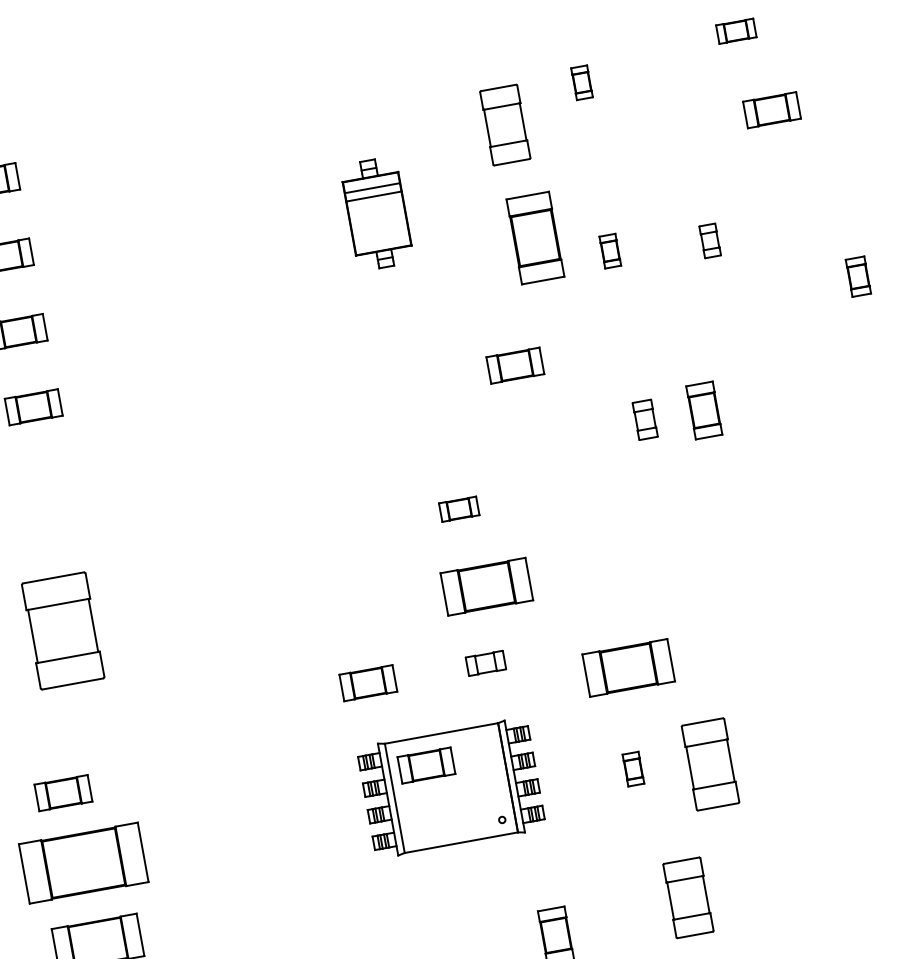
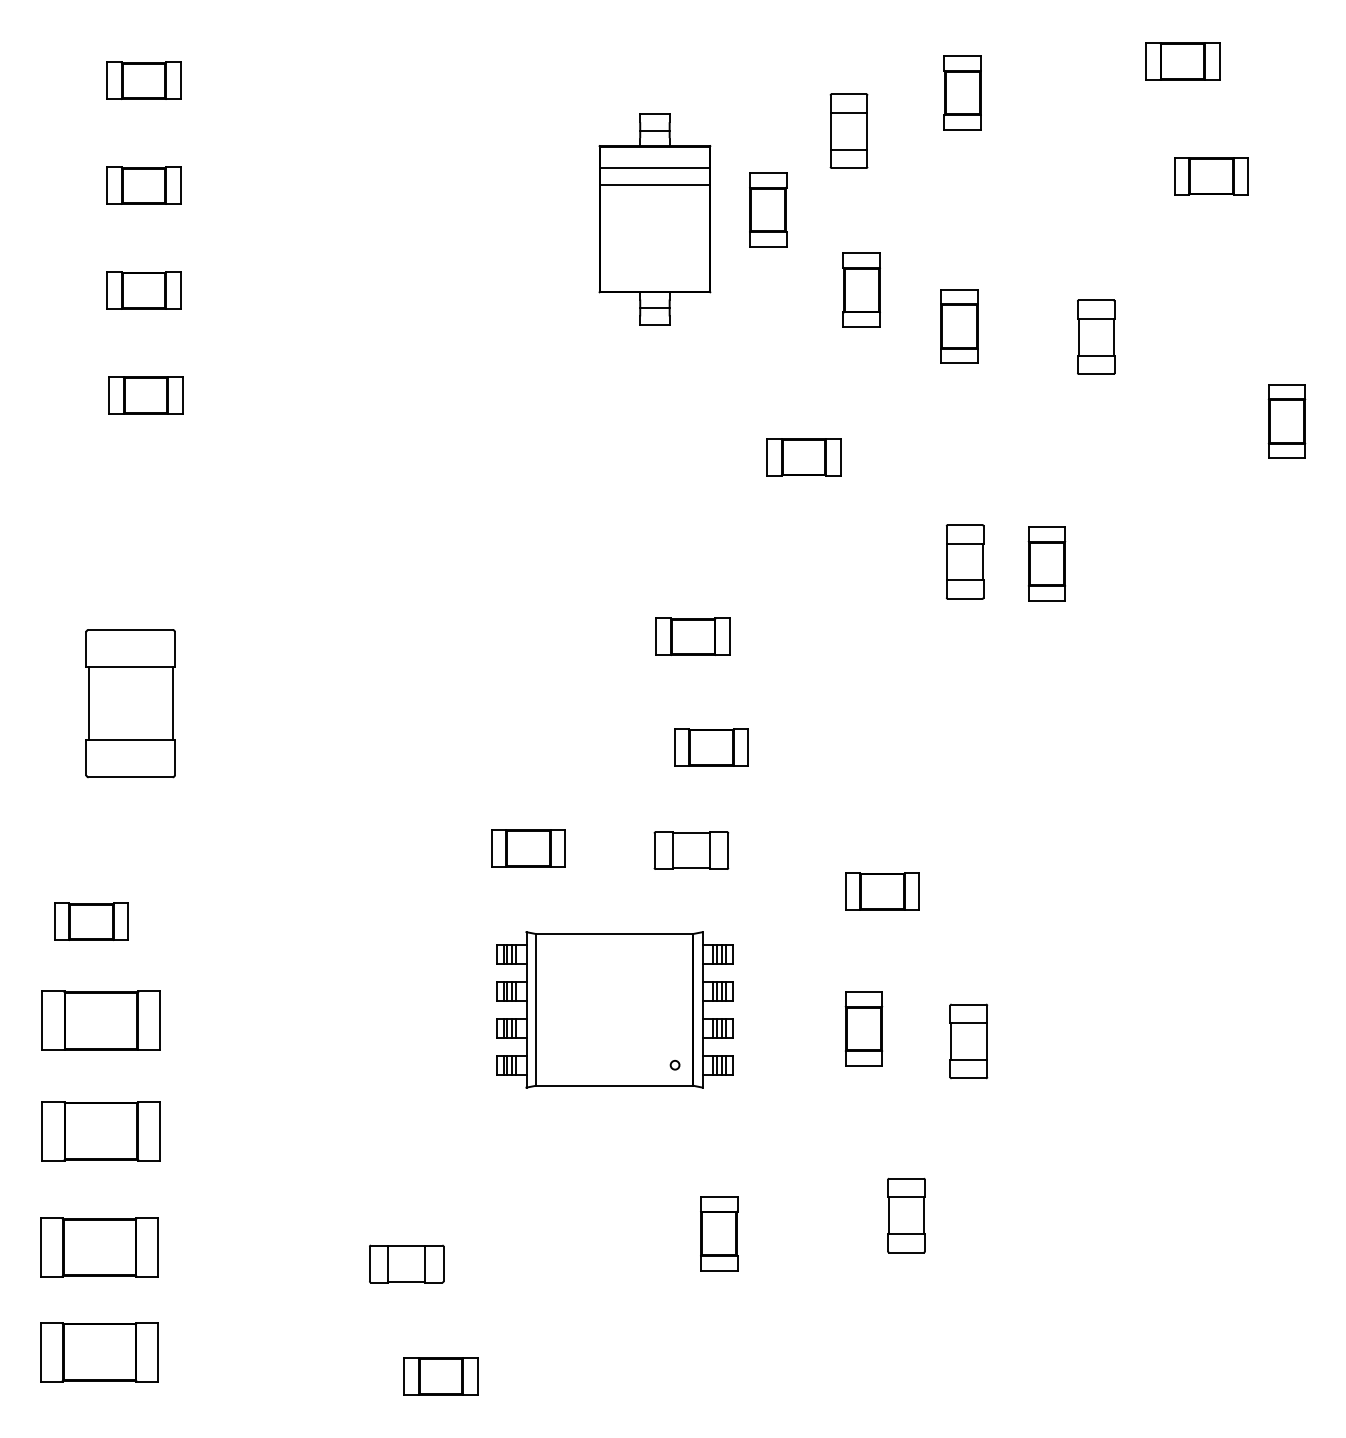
part: (736, 31) -> (1182, 61), size x1.43
part: (581, 82) -> (962, 92), size x1.67
part: (504, 124) -> (848, 130), size x0.71
part: (457, 191) -> (768, 209), added
part: (376, 214) -> (654, 219), size x1.43
part: (534, 237) -> (861, 289), size x0.62
part: (710, 240) -> (1096, 336), size x1.67
part: (610, 251) -> (959, 326), size x1.67
part: (858, 276) -> (1286, 421), size x1.43
part: (645, 419) -> (965, 561), size x1.43
part: (458, 509) -> (692, 636), size x1.43
part: (486, 586) -> (711, 747), size x0.62
part: (485, 663) -> (691, 850), size x1.43
part: (628, 667) -> (882, 891), size x0.62
part: (710, 764) -> (968, 1041), size x0.62
part: (426, 765) -> (586, 973), removed
part: (633, 768) -> (863, 1028), size x1.67
part: (82, 862) -> (100, 1020), size x0.71
part: (688, 897) -> (906, 1215), size x0.71

